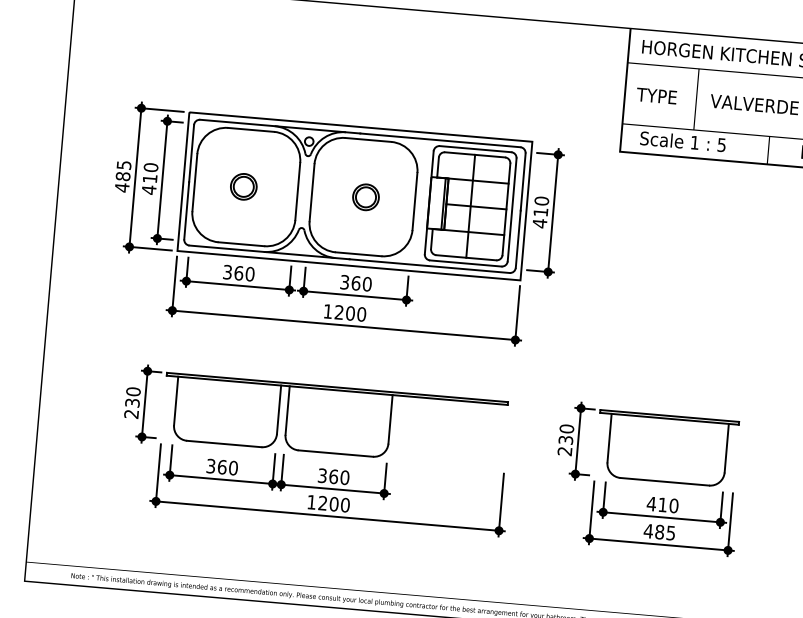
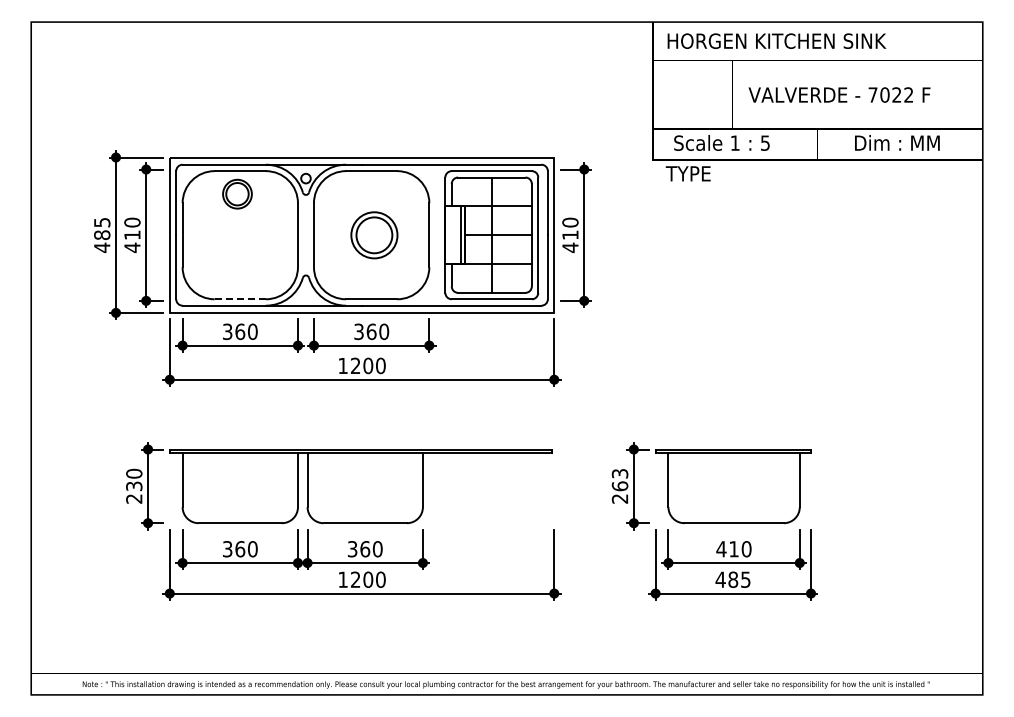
text: (656, 95) -> (687, 173), moved
part: (243, 186) -> (237, 193), moved
part: (366, 196) -> (374, 234), size x1.6
line: (241, 244) -> (240, 299), solid -> dashed
text: (565, 434) -> (619, 479), 230 -> 263

